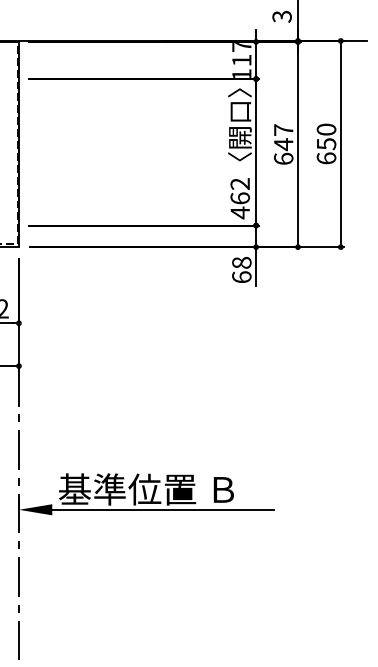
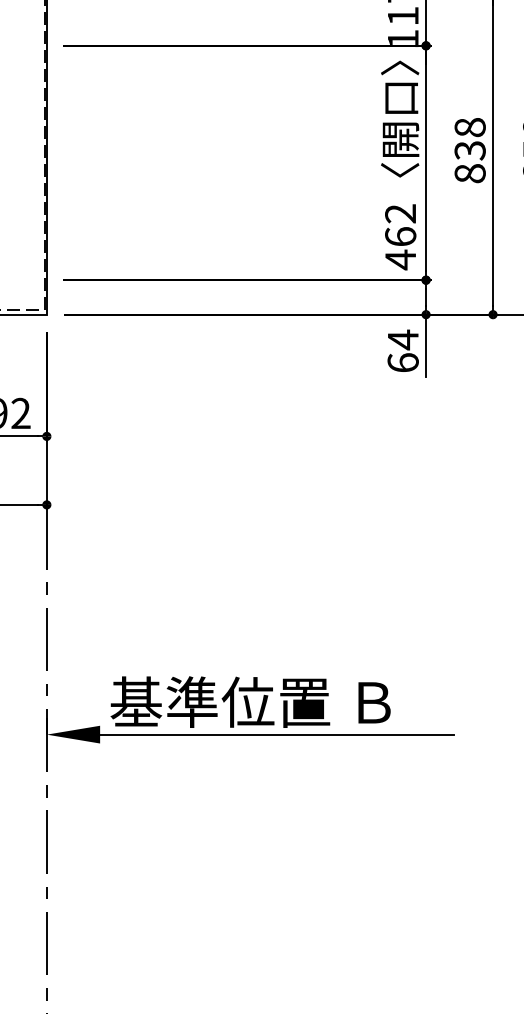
text: (283, 144) -> (469, 150), 647 -> 838
text: (241, 262) -> (402, 339), 68 -> 64

